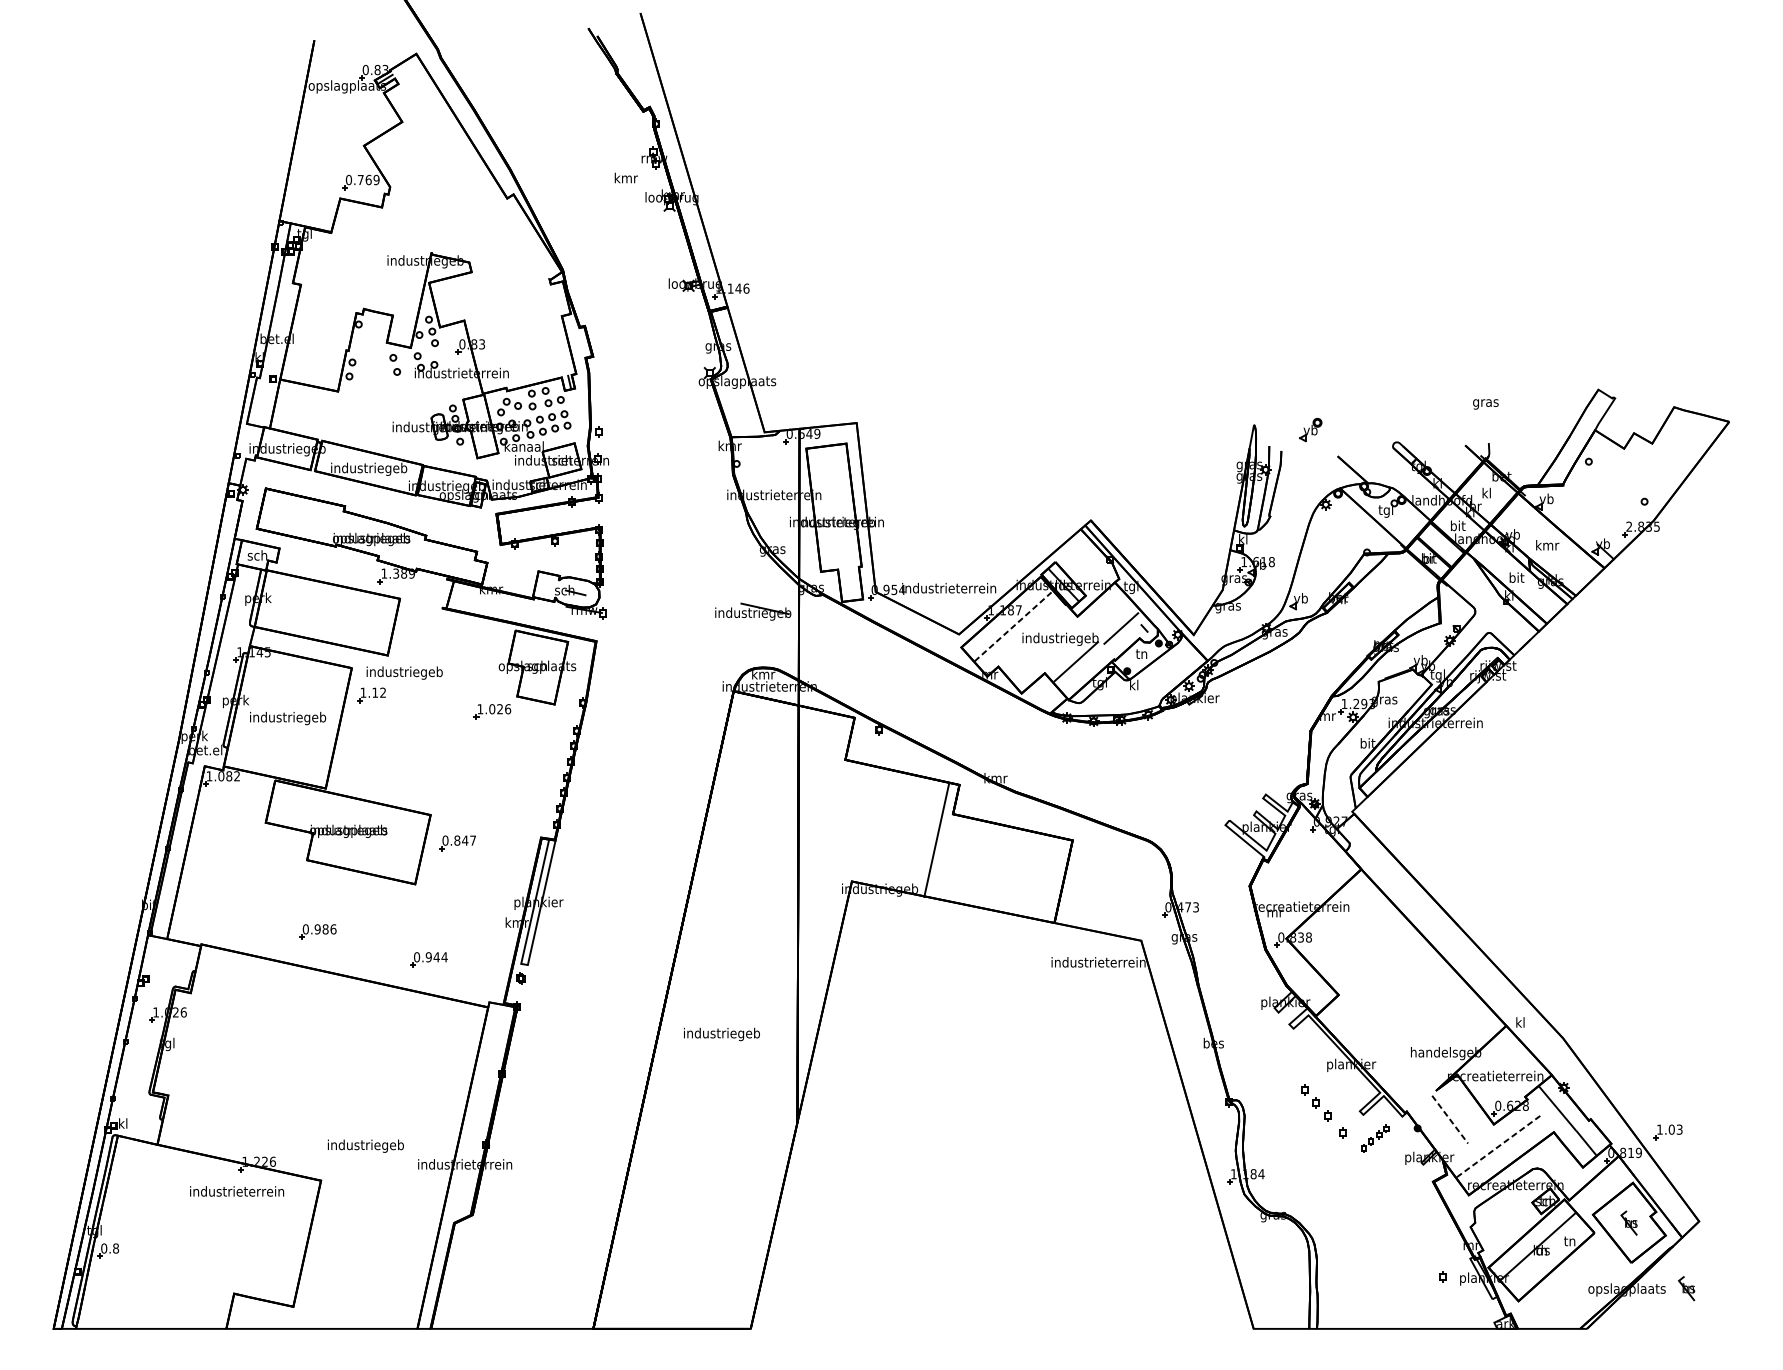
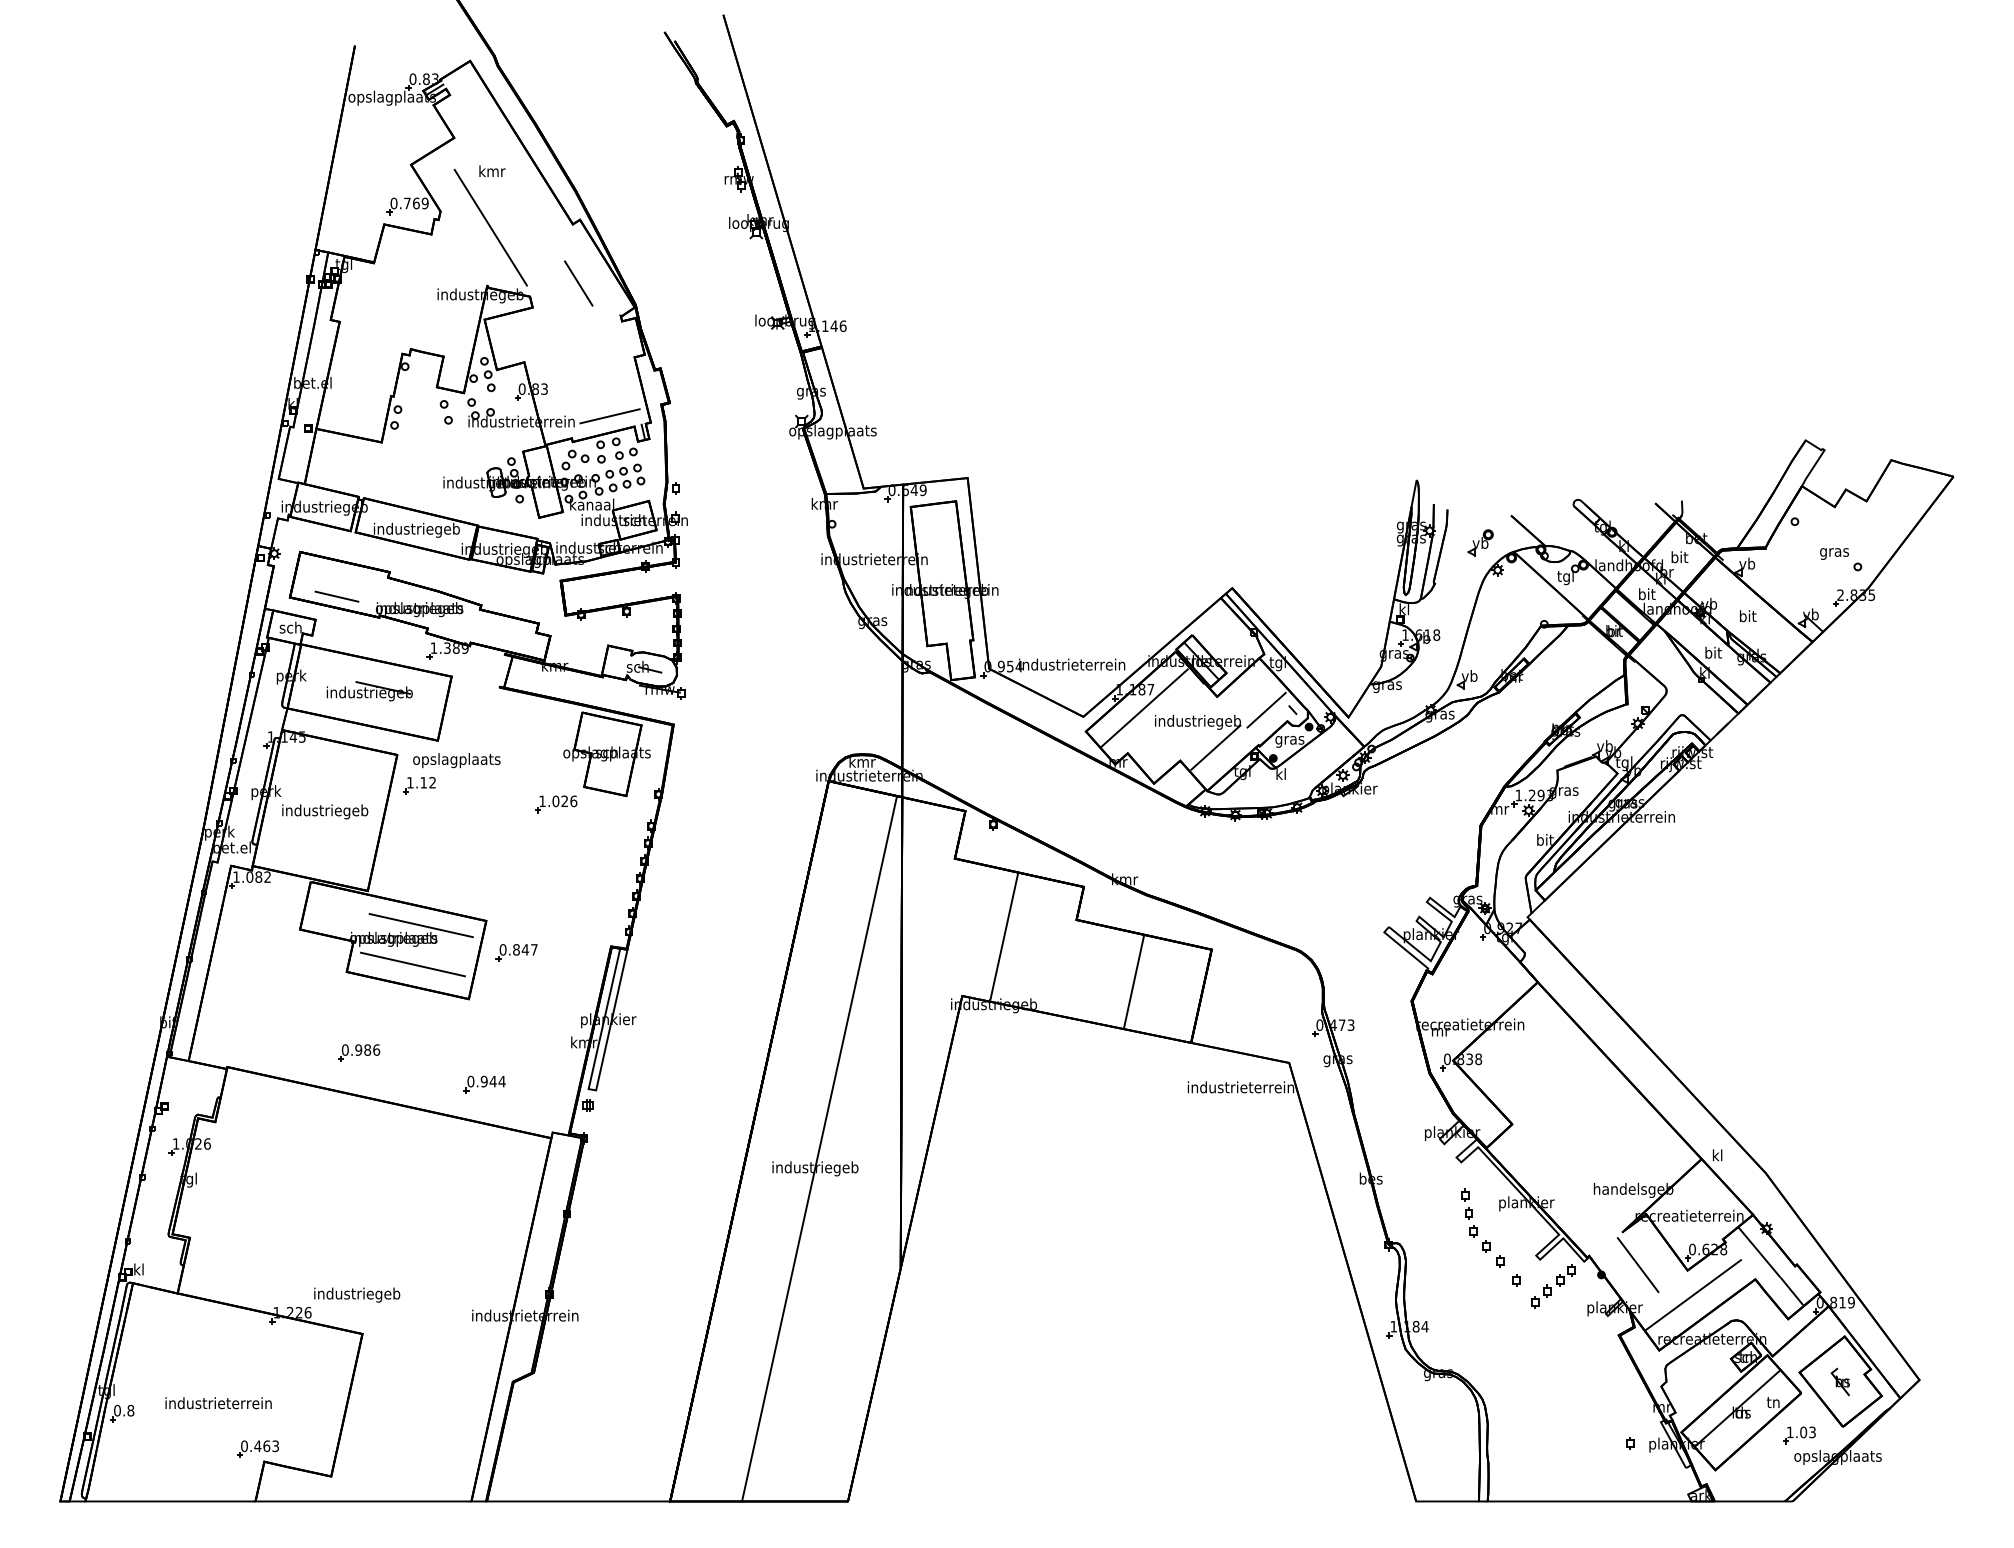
text: (626, 177) -> (492, 170), moved
line: (434, 201) -> (490, 227), added
line: (512, 250) -> (578, 283), added
line: (539, 368) -> (609, 416), added
text: (1485, 403) -> (1834, 553), moved
part: (1310, 429) -> (1480, 542), moved
text: (1486, 493) -> (1679, 557), kl -> bit
line: (298, 527) -> (336, 596), added
text: (1547, 545) -> (1748, 616), kmr -> bit
part: (752, 611) -> (369, 691), moved
line: (1013, 627) -> (1144, 708), dashed -> solid
text: (1141, 655) -> (1289, 740), tn -> gras
text: (404, 673) -> (456, 760), industriegeb -> opslagplaats
line: (372, 819) -> (420, 925), added
line: (937, 840) -> (1004, 937), moved
line: (366, 853) -> (413, 964), added
line: (1003, 868) -> (1133, 981), added
line: (725, 1017) -> (819, 1149), added
part: (1298, 1065) -> (1466, 1203), added
line: (1450, 1120) -> (1638, 1265), dashed -> solid
part: (1668, 1132) -> (1799, 1435), moved
part: (1375, 1138) -> (1553, 1286), size x1.43
text: (366, 1145) -> (357, 1294), moved
line: (1499, 1145) -> (1693, 1294), dashed -> solid
text: (236, 1191) -> (218, 1403), moved
part: (228, 1281) -> (257, 1448), added
part: (1685, 1288) -> (1904, 1455), removed

